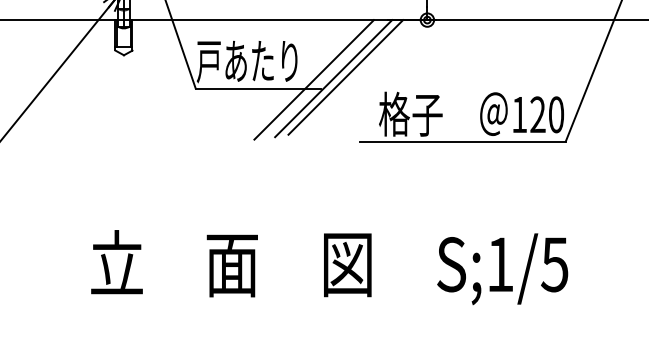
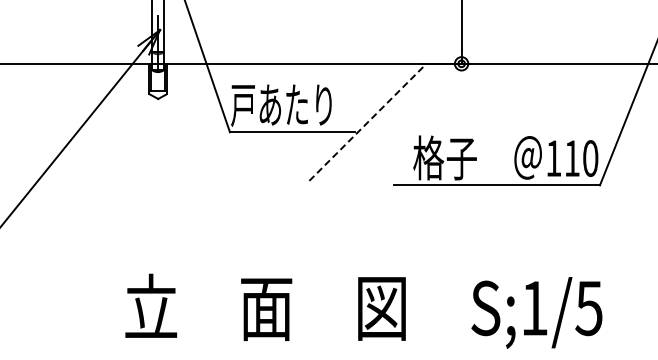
line: (345, 76) -> (379, 120), removed
line: (333, 78) -> (367, 122), solid -> dashed
line: (314, 79) -> (348, 123), removed
text: (537, 114) -> (571, 158), 120 -> 110

